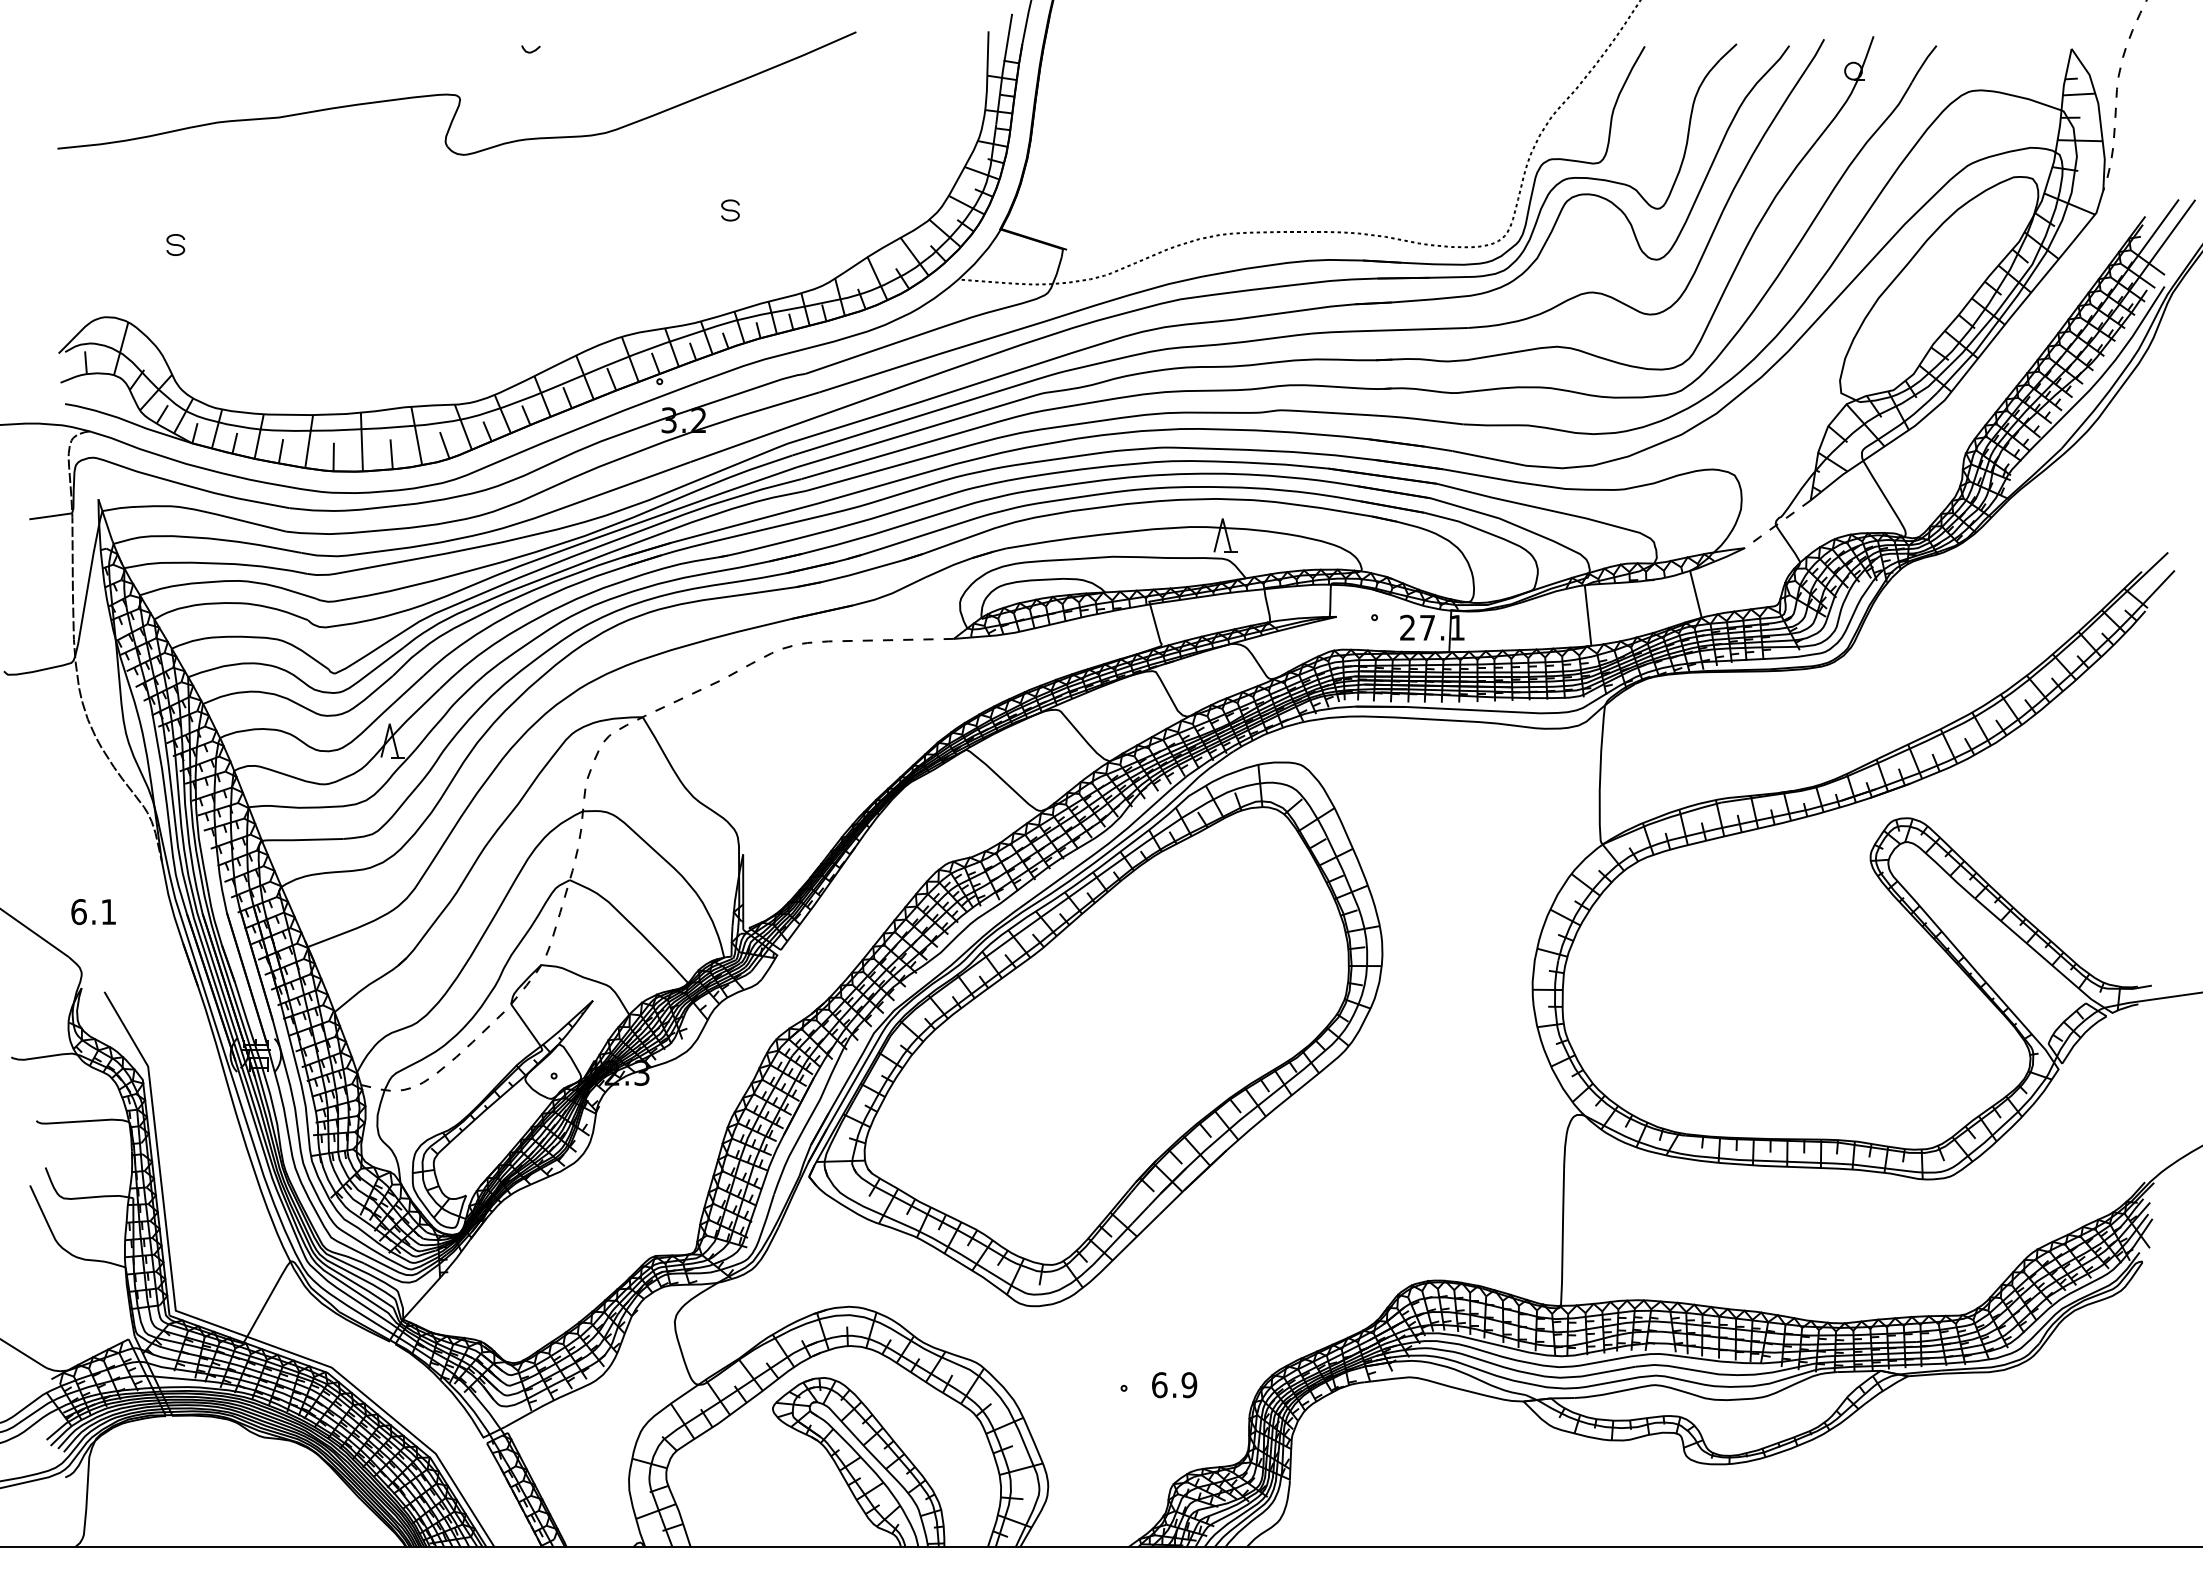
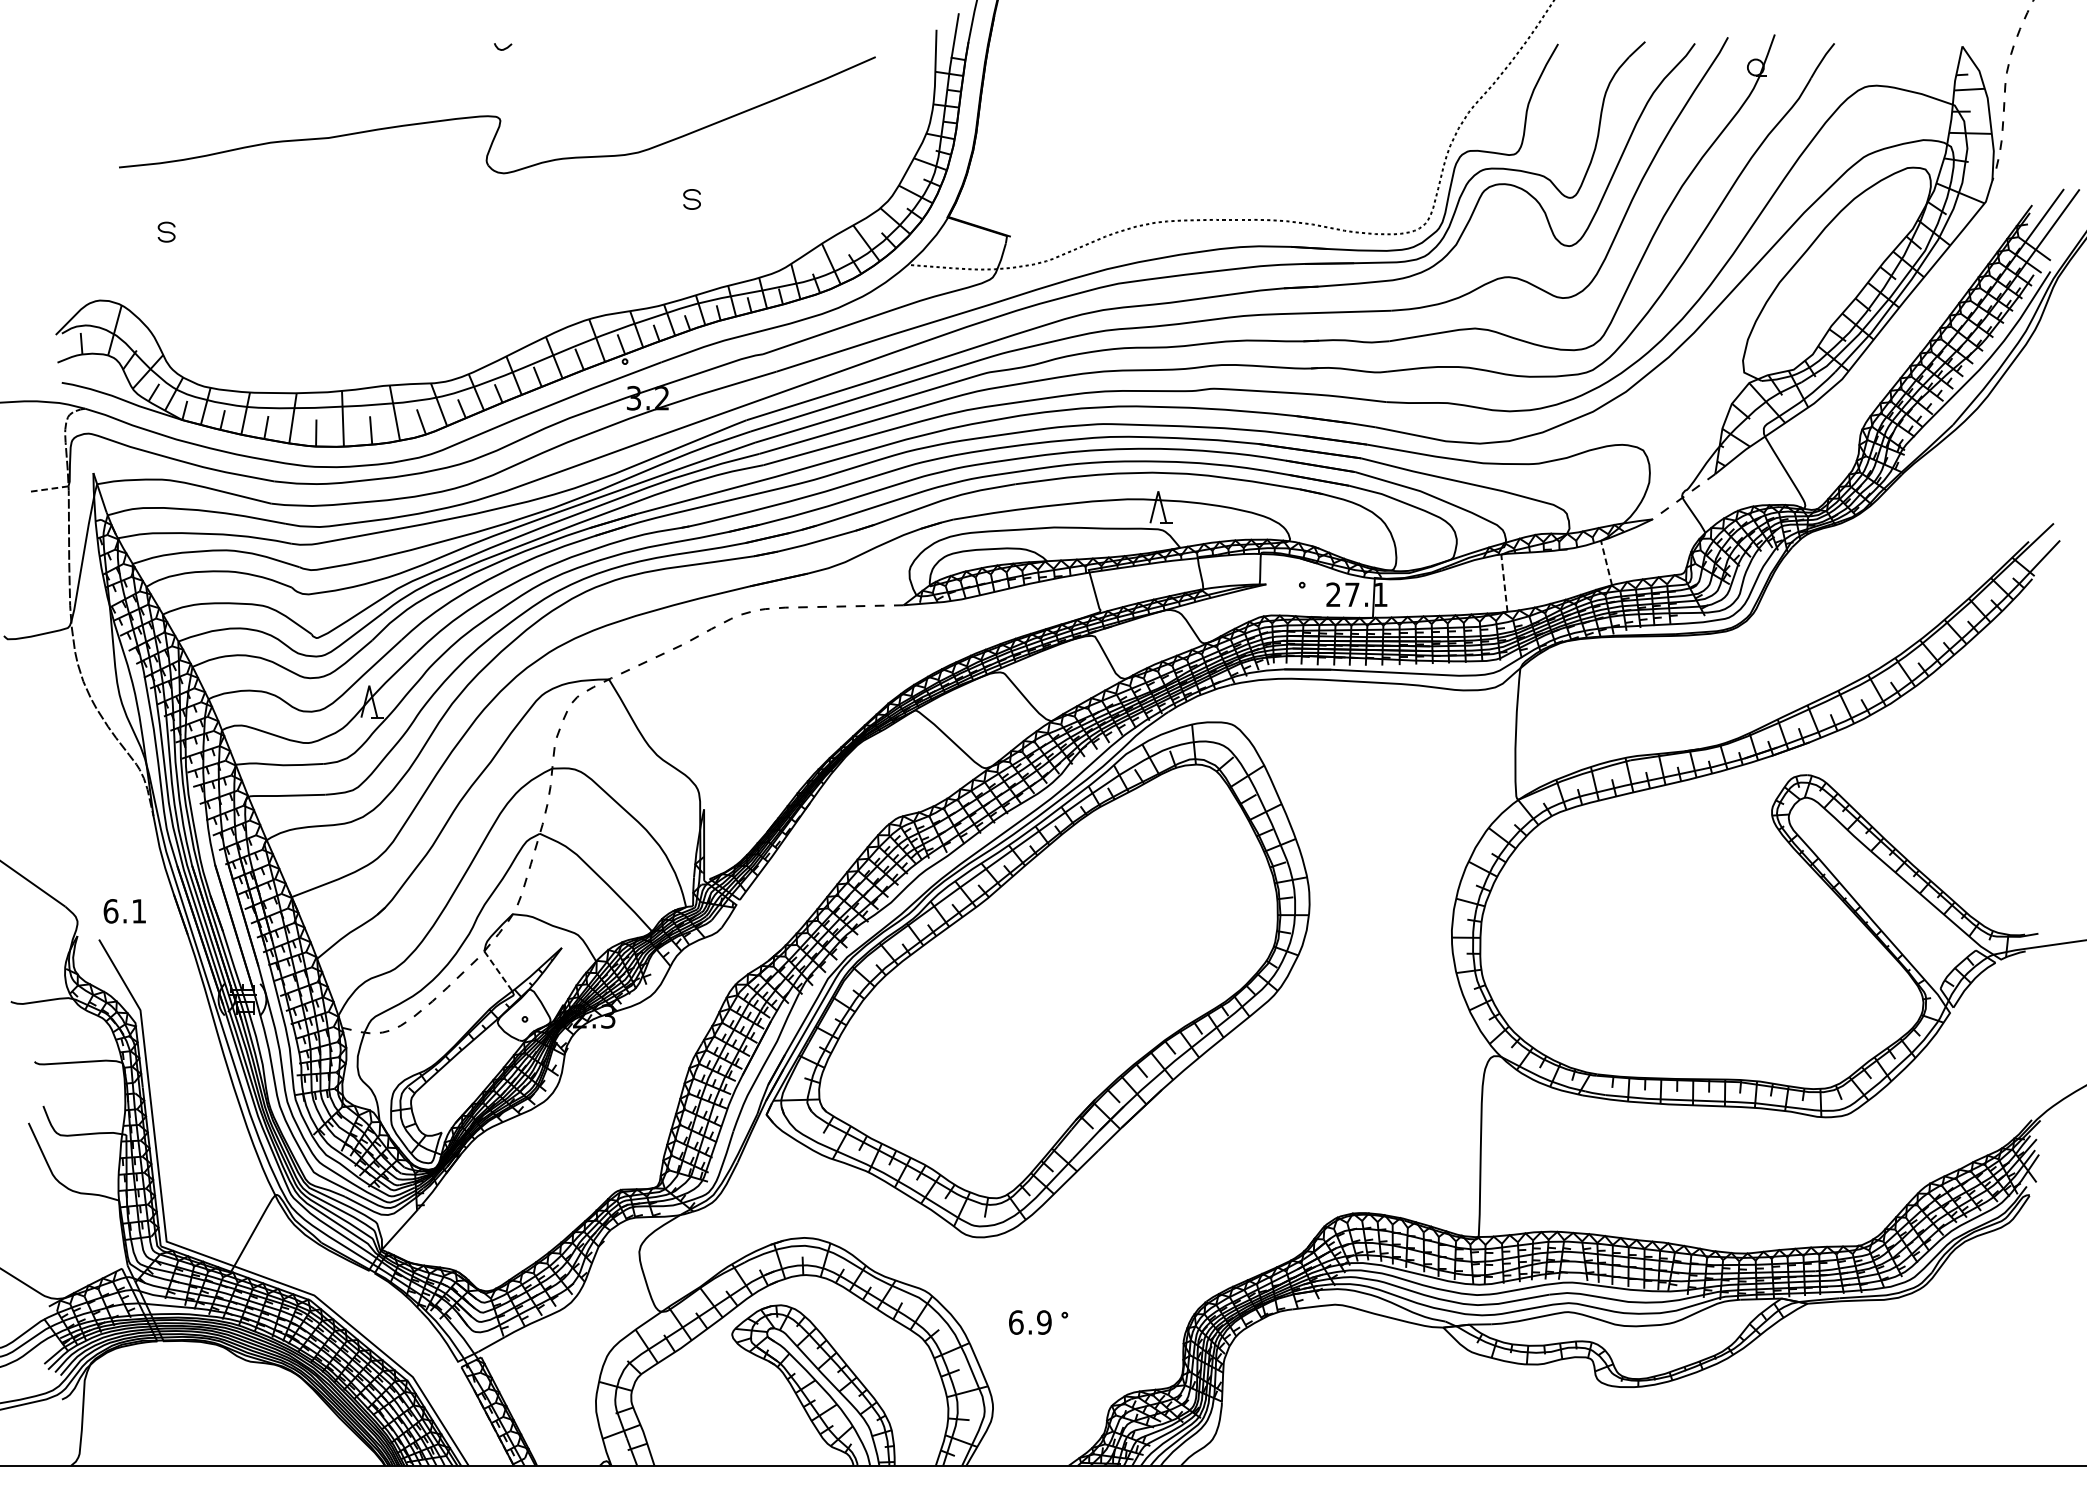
part: (456, 93) -> (496, 115), moved
line: (51, 516) -> (48, 489), solid -> dashed
line: (1695, 593) -> (1606, 562), solid -> dashed
line: (1588, 615) -> (1504, 583), solid -> dashed
text: (93, 912) -> (124, 911), moved
line: (525, 1025) -> (497, 971), solid -> dashed
text: (1174, 1385) -> (1030, 1322), moved

